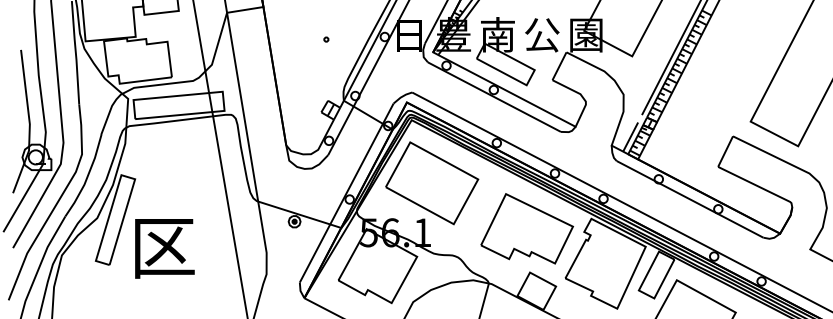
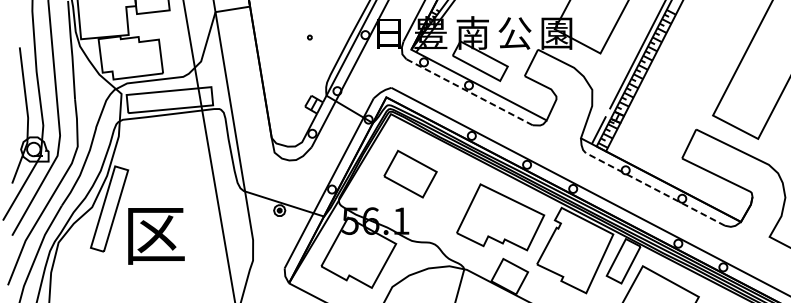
line: (494, 96) -> (469, 91), solid -> dashed
part: (432, 183) -> (410, 174), size x0.6
line: (690, 199) -> (655, 189), solid -> dashed

